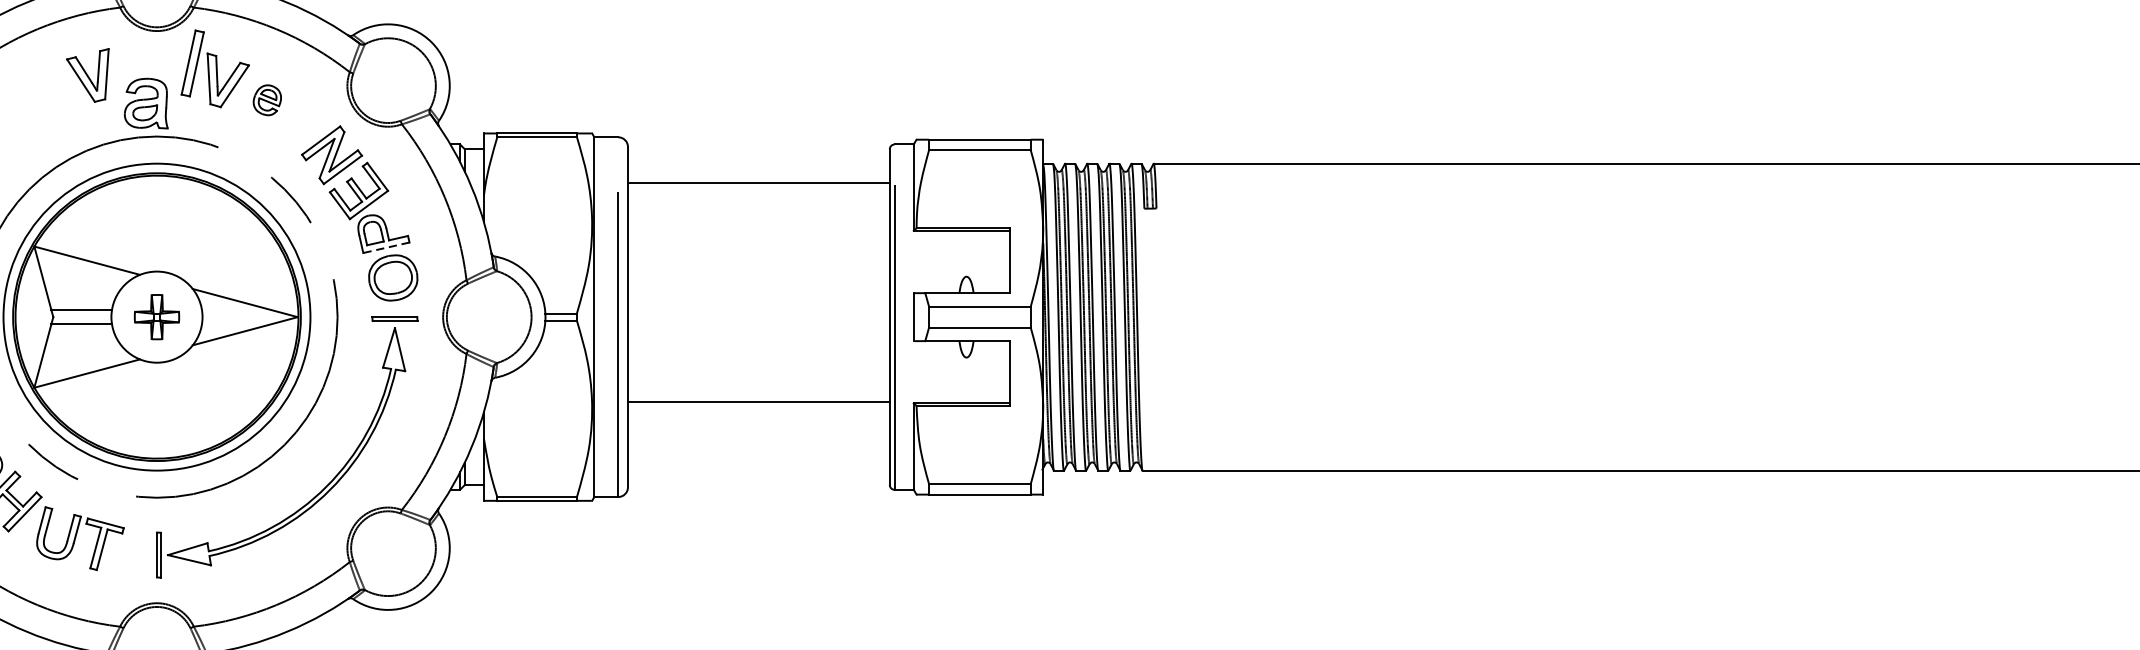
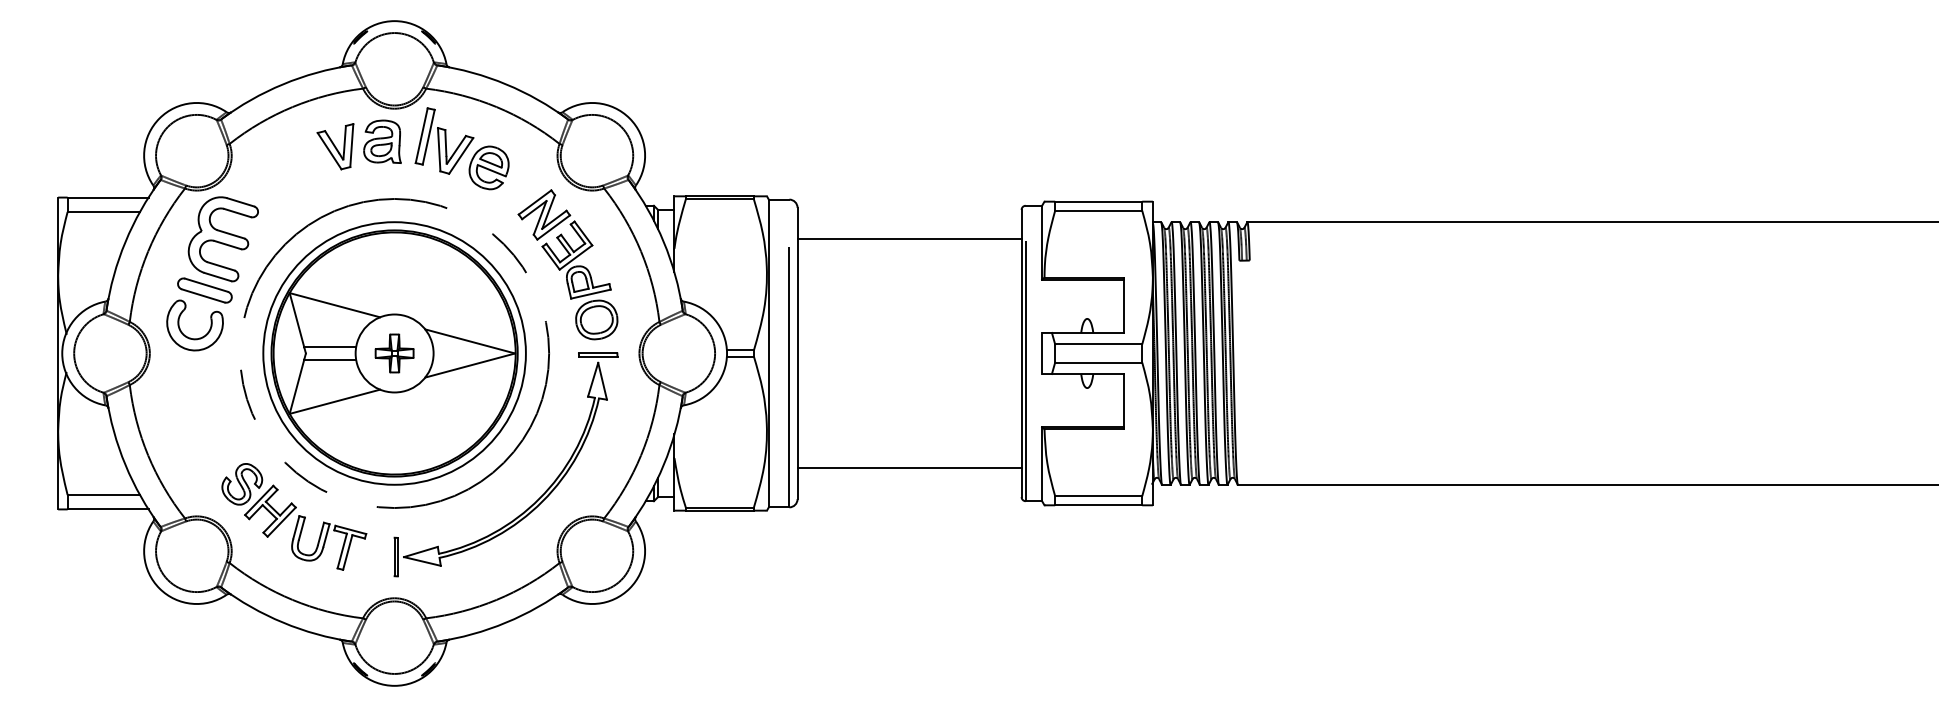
part: (266, 99) -> (488, 167), size x1.67
part: (146, 103) -> (382, 141), moved
line: (385, 248) -> (590, 294), dashed -> solid
line: (758, 402) -> (909, 468), moved

